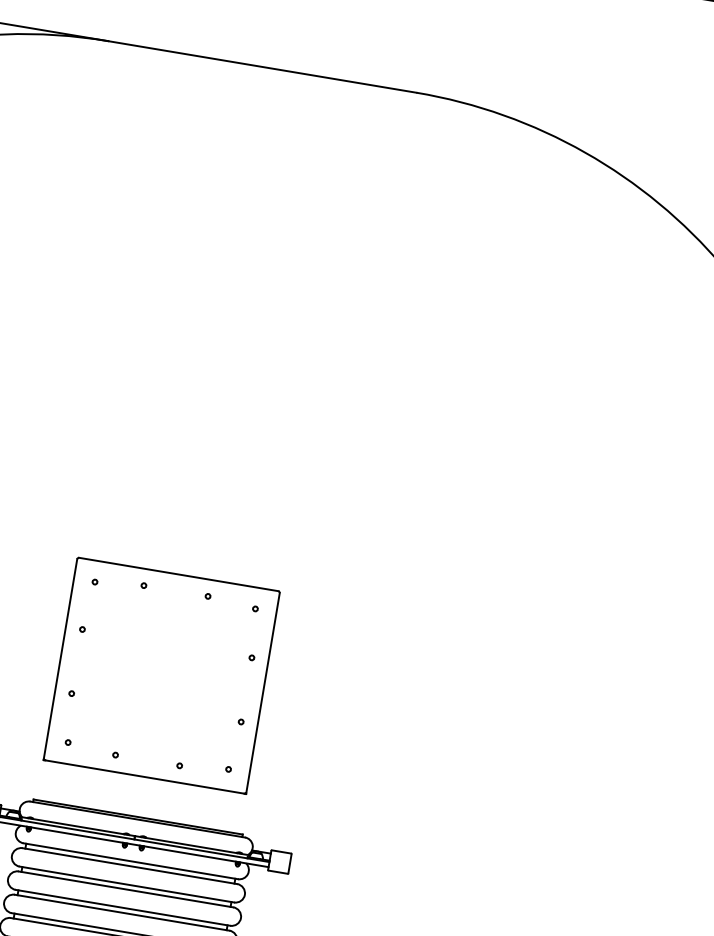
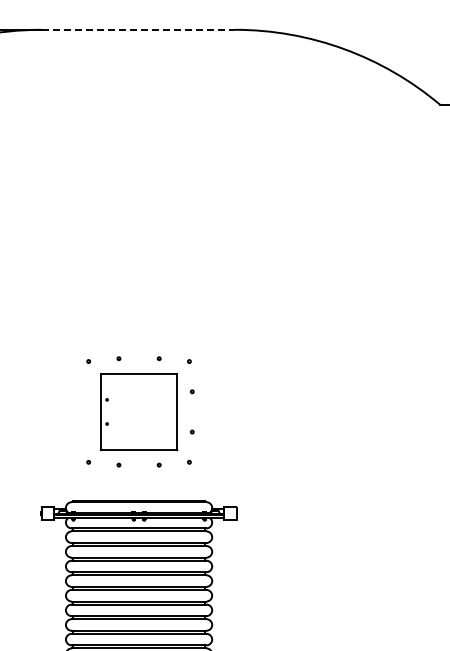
line: (262, 66) -> (138, 29), solid -> dashed
part: (161, 674) -> (138, 411), size x0.6

